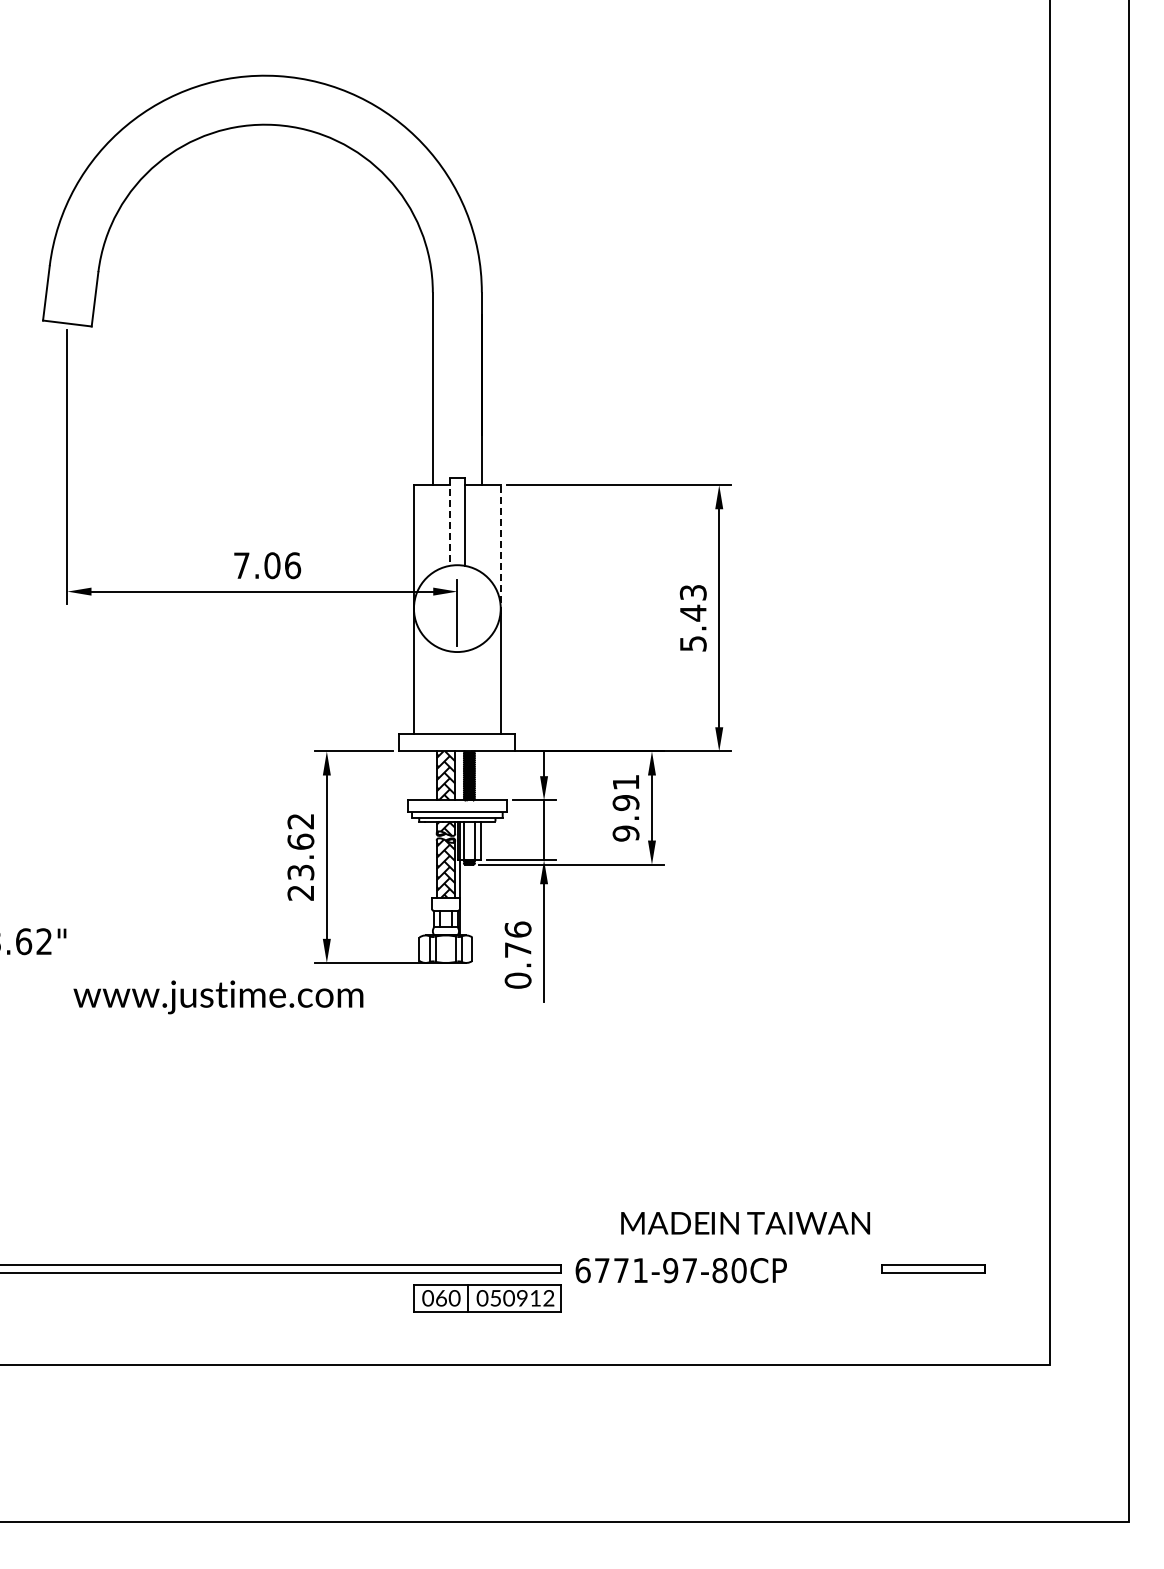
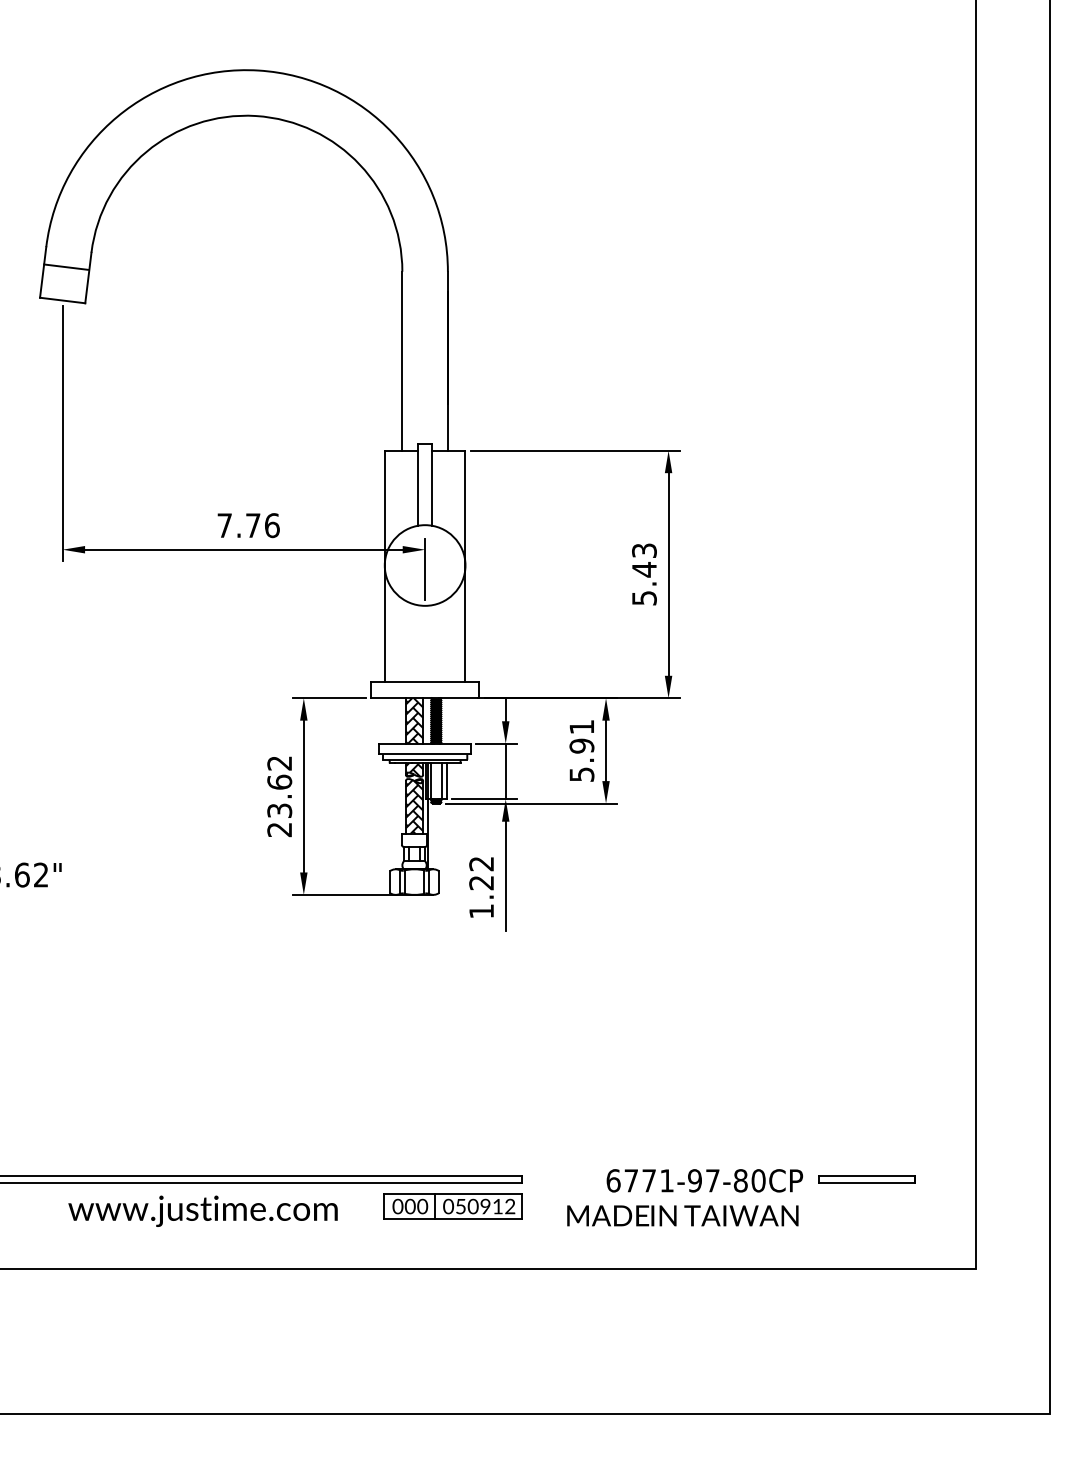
line: (70, 287) -> (65, 267), added
line: (449, 522) -> (417, 485), dashed -> solid
line: (500, 549) -> (465, 510), dashed -> solid
text: (272, 565) -> (253, 525), 7.06 -> 7.76
text: (625, 833) -> (581, 774), 9.91 -> 5.91
text: (517, 954) -> (481, 887), 0.76 -> 1.22
text: (218, 997) -> (203, 1211), moved
text: (745, 1223) -> (682, 1216), moved
text: (680, 1270) -> (704, 1180), moved
text: (441, 1297) -> (410, 1205), 060 -> 000

